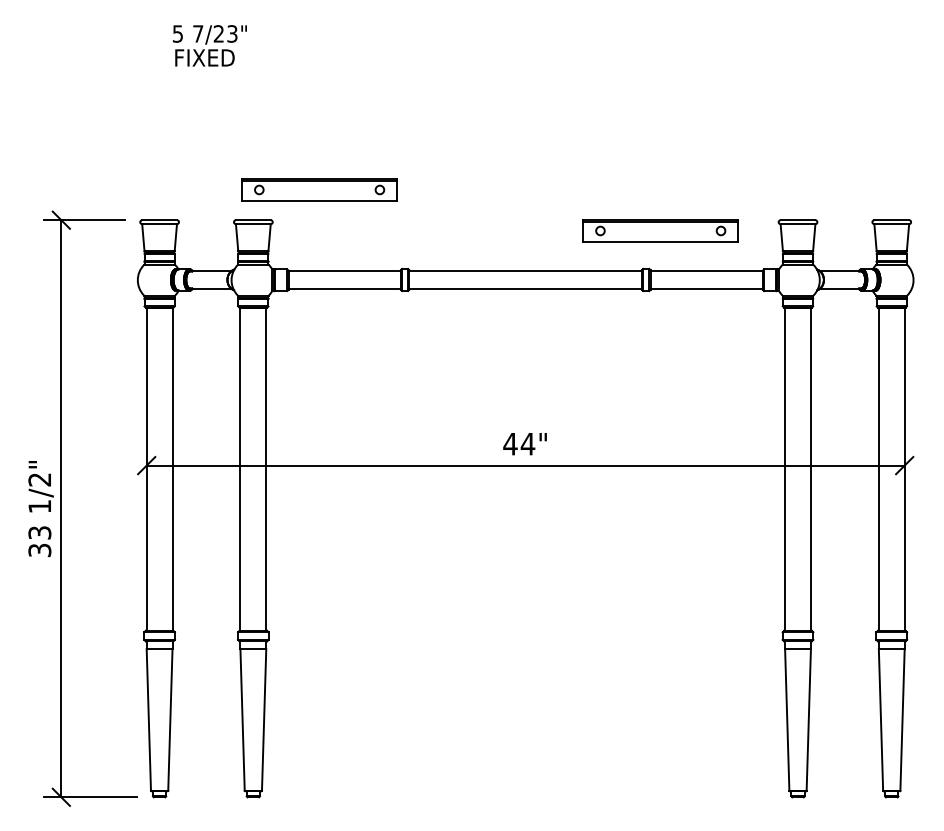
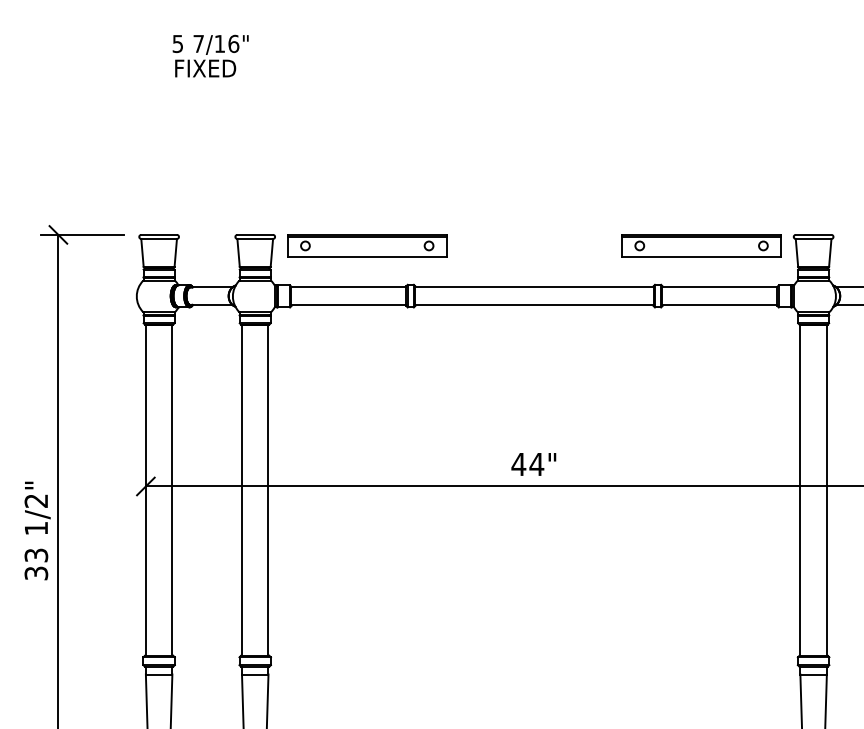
text: (225, 33) -> (226, 43), 7/23" -> 7/16"
part: (319, 189) -> (367, 245), moved
part: (660, 230) -> (701, 245), moved

